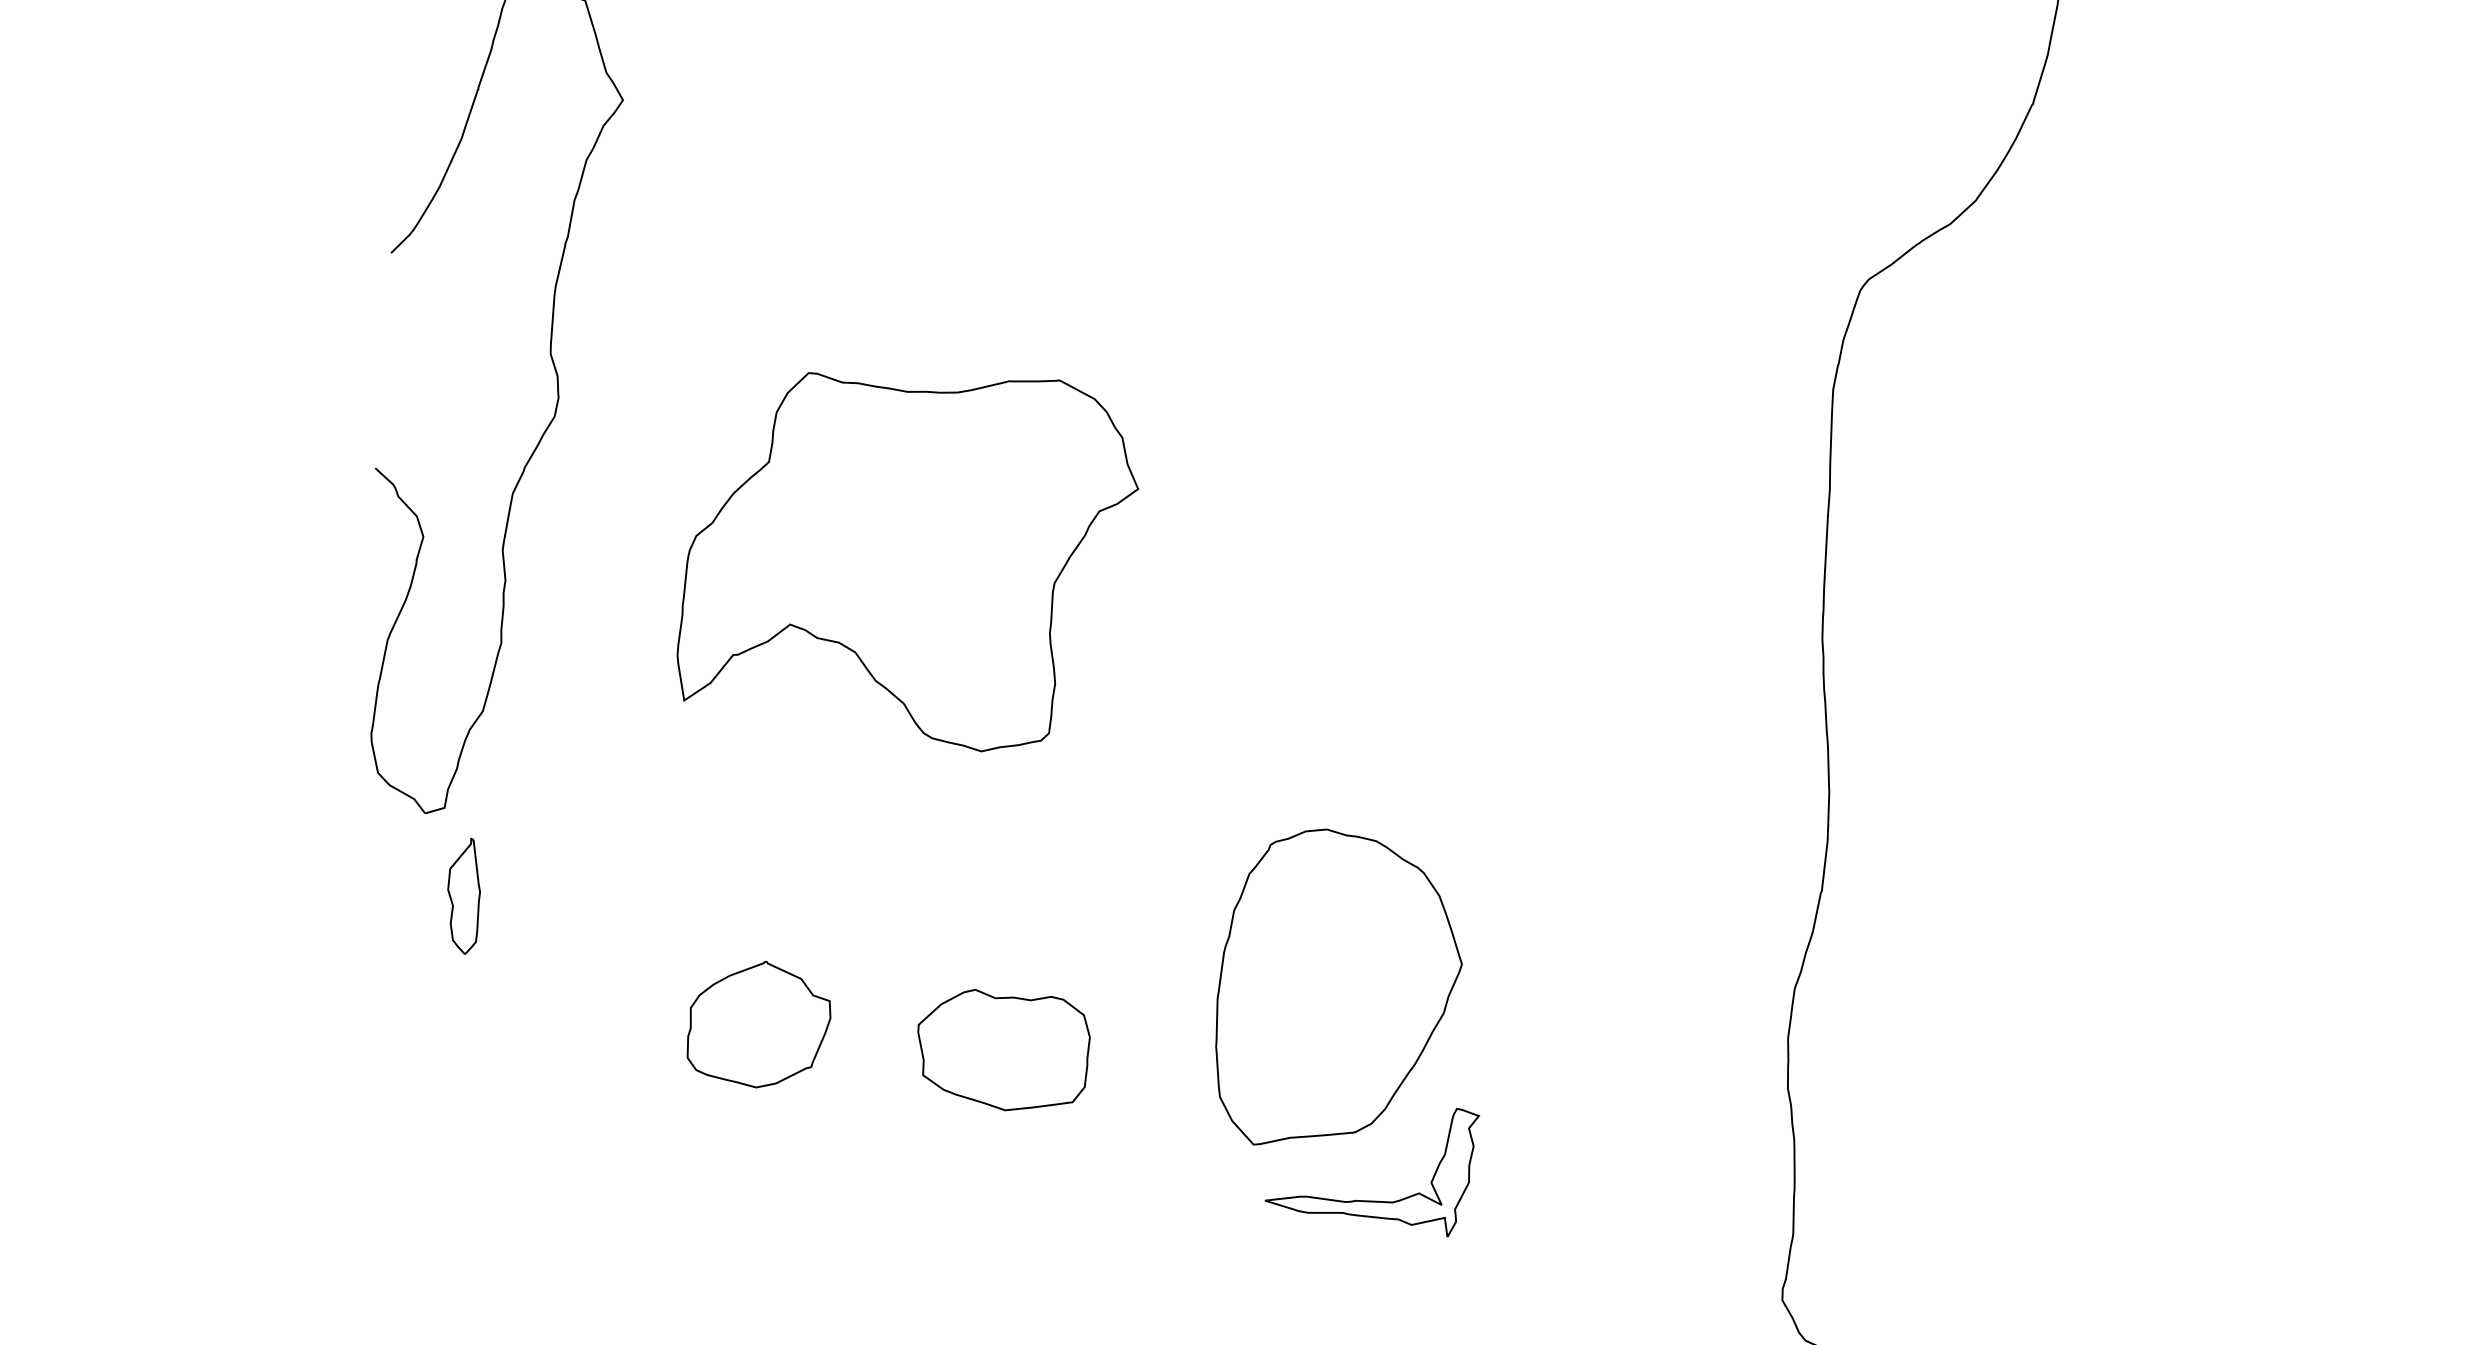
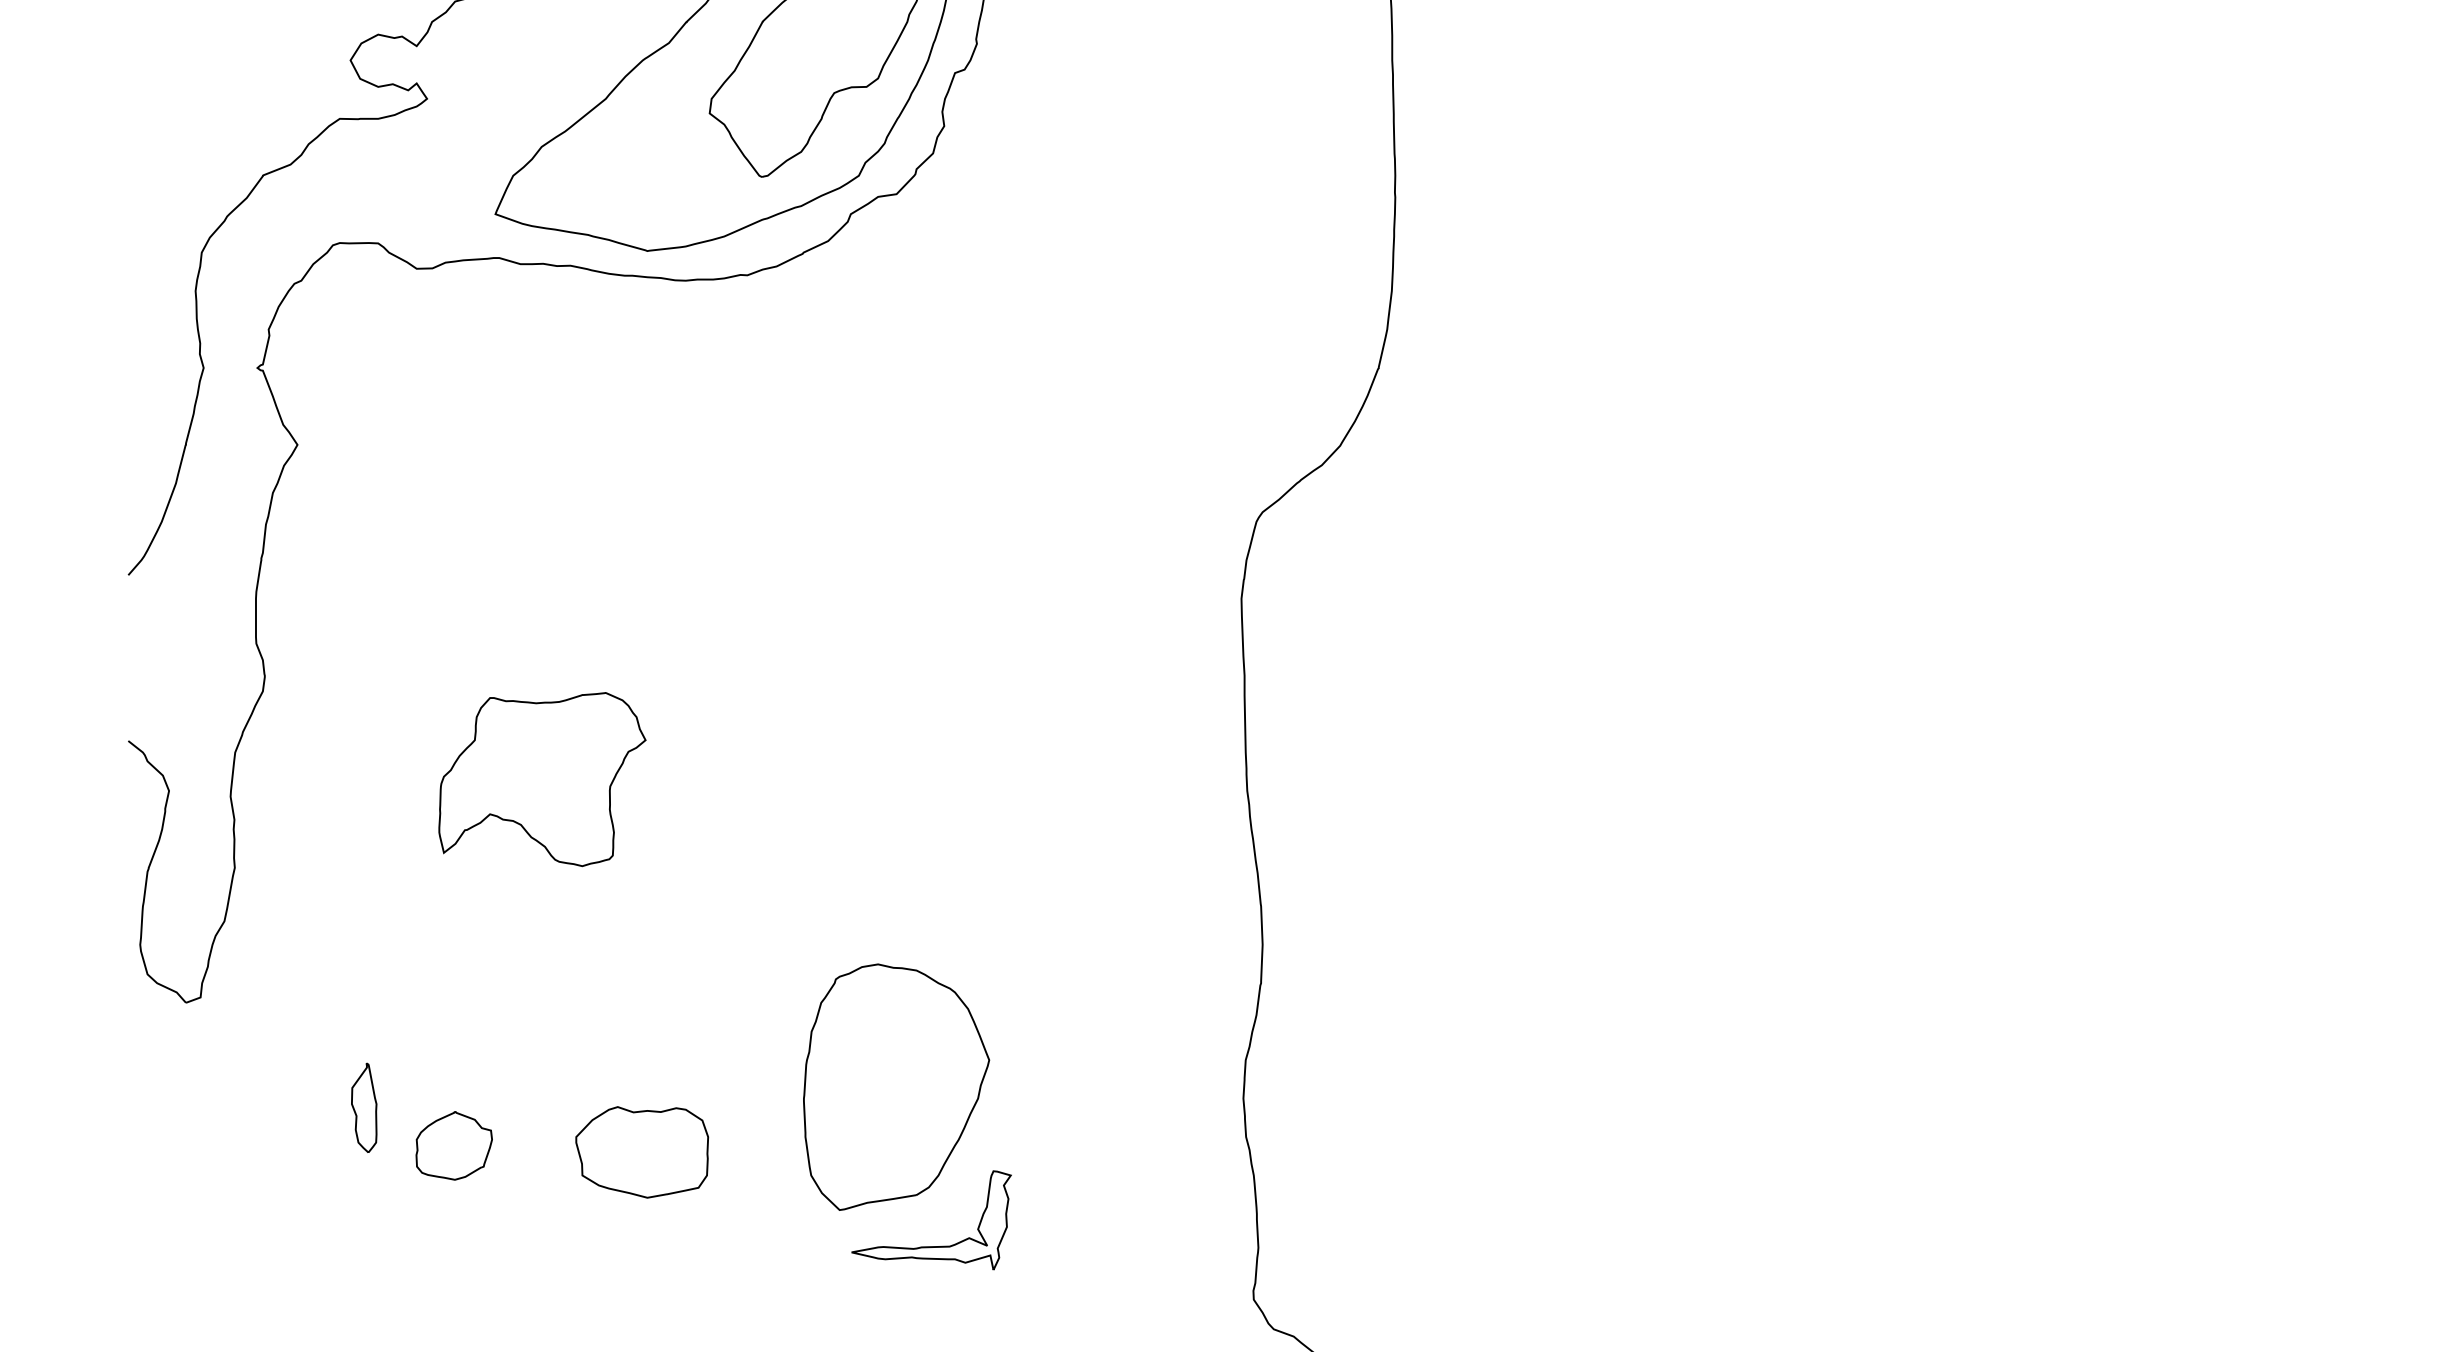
part: (909, 557) -> (542, 779), size x0.6
part: (464, 895) -> (364, 1107), moved
part: (759, 1024) -> (454, 1145), size x0.7

